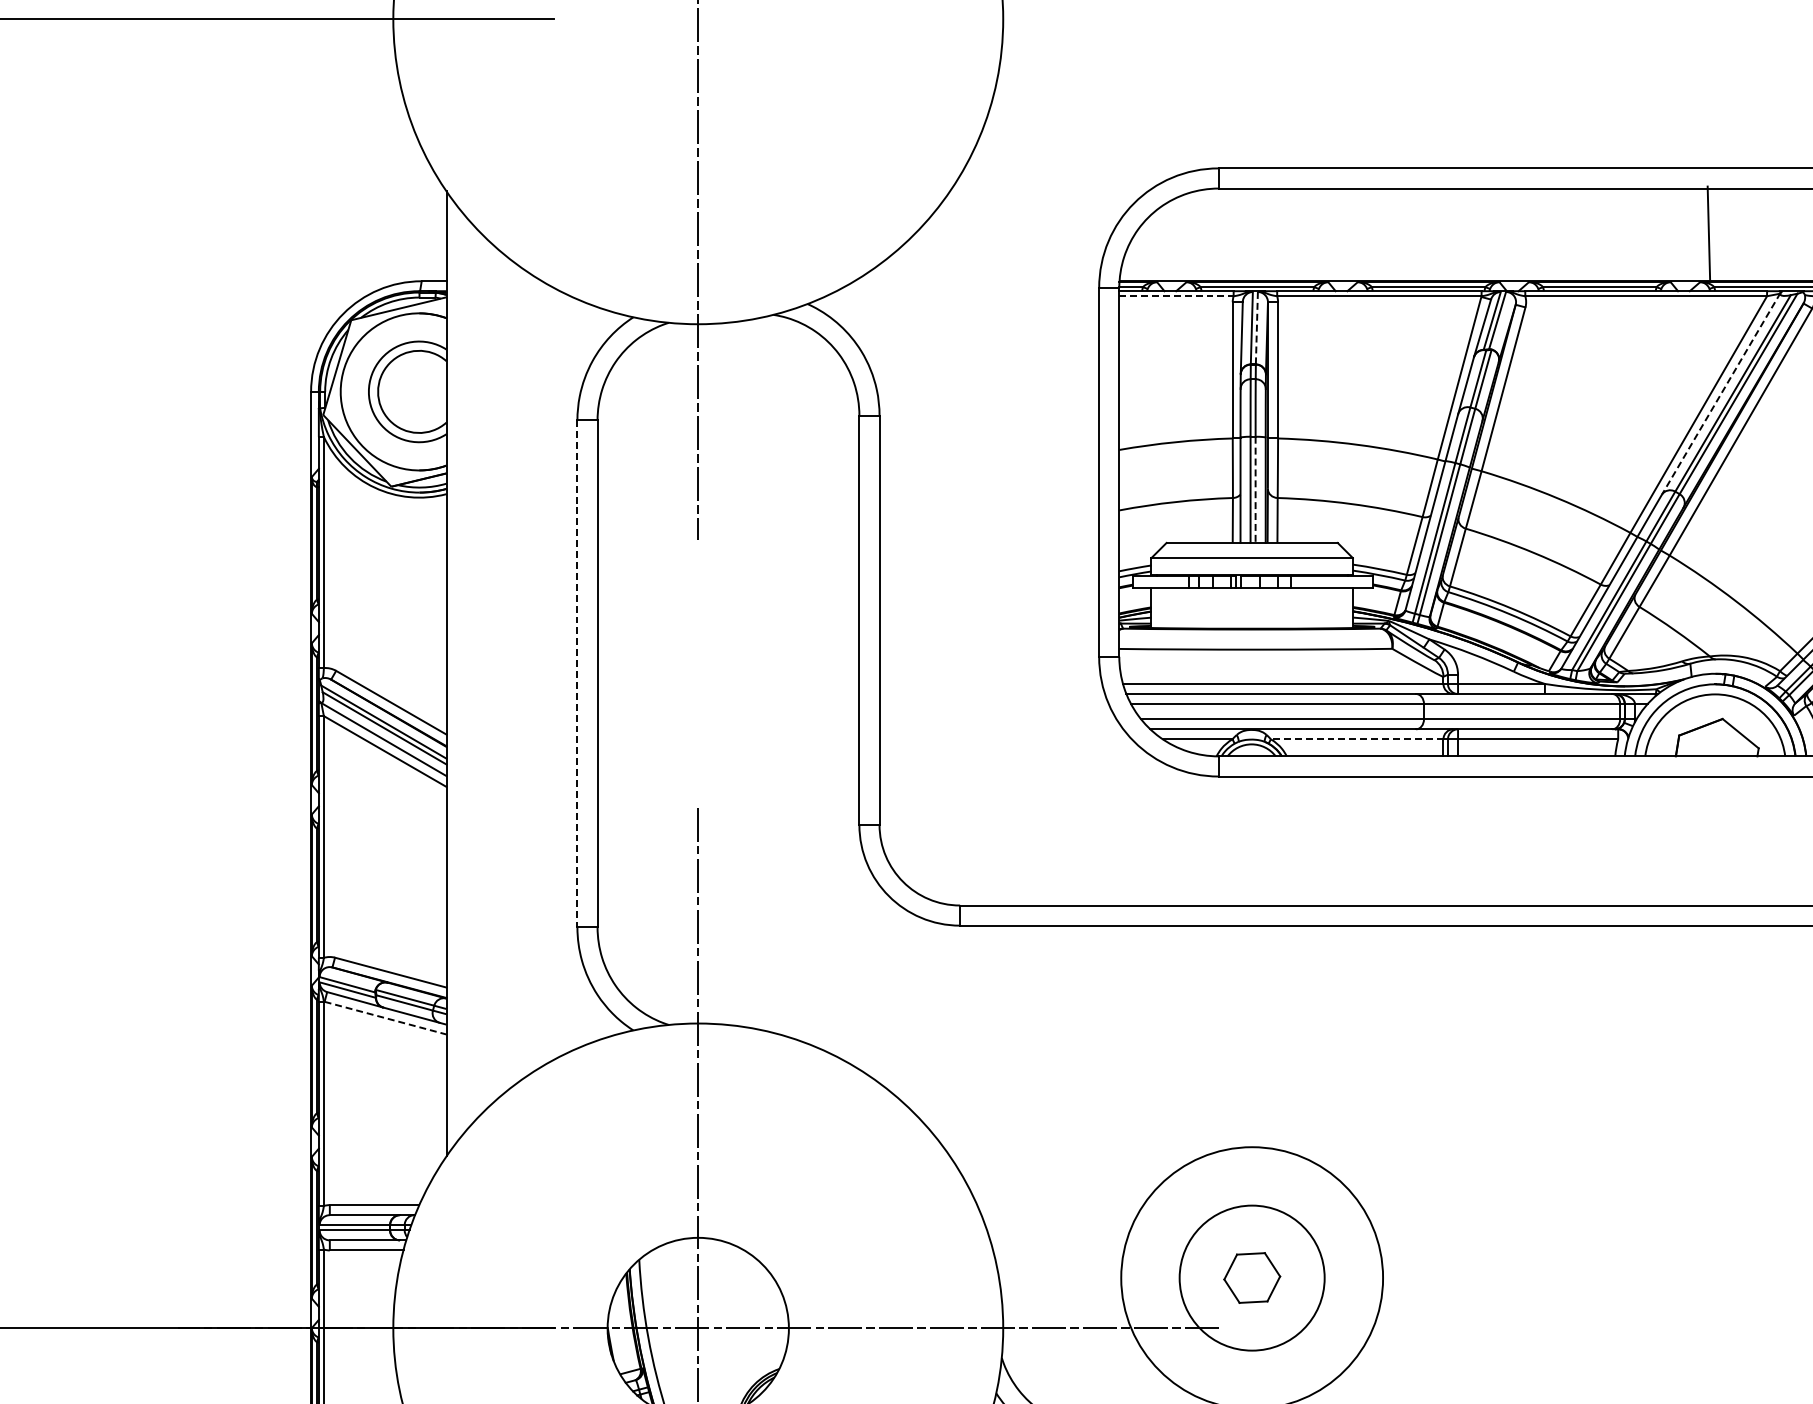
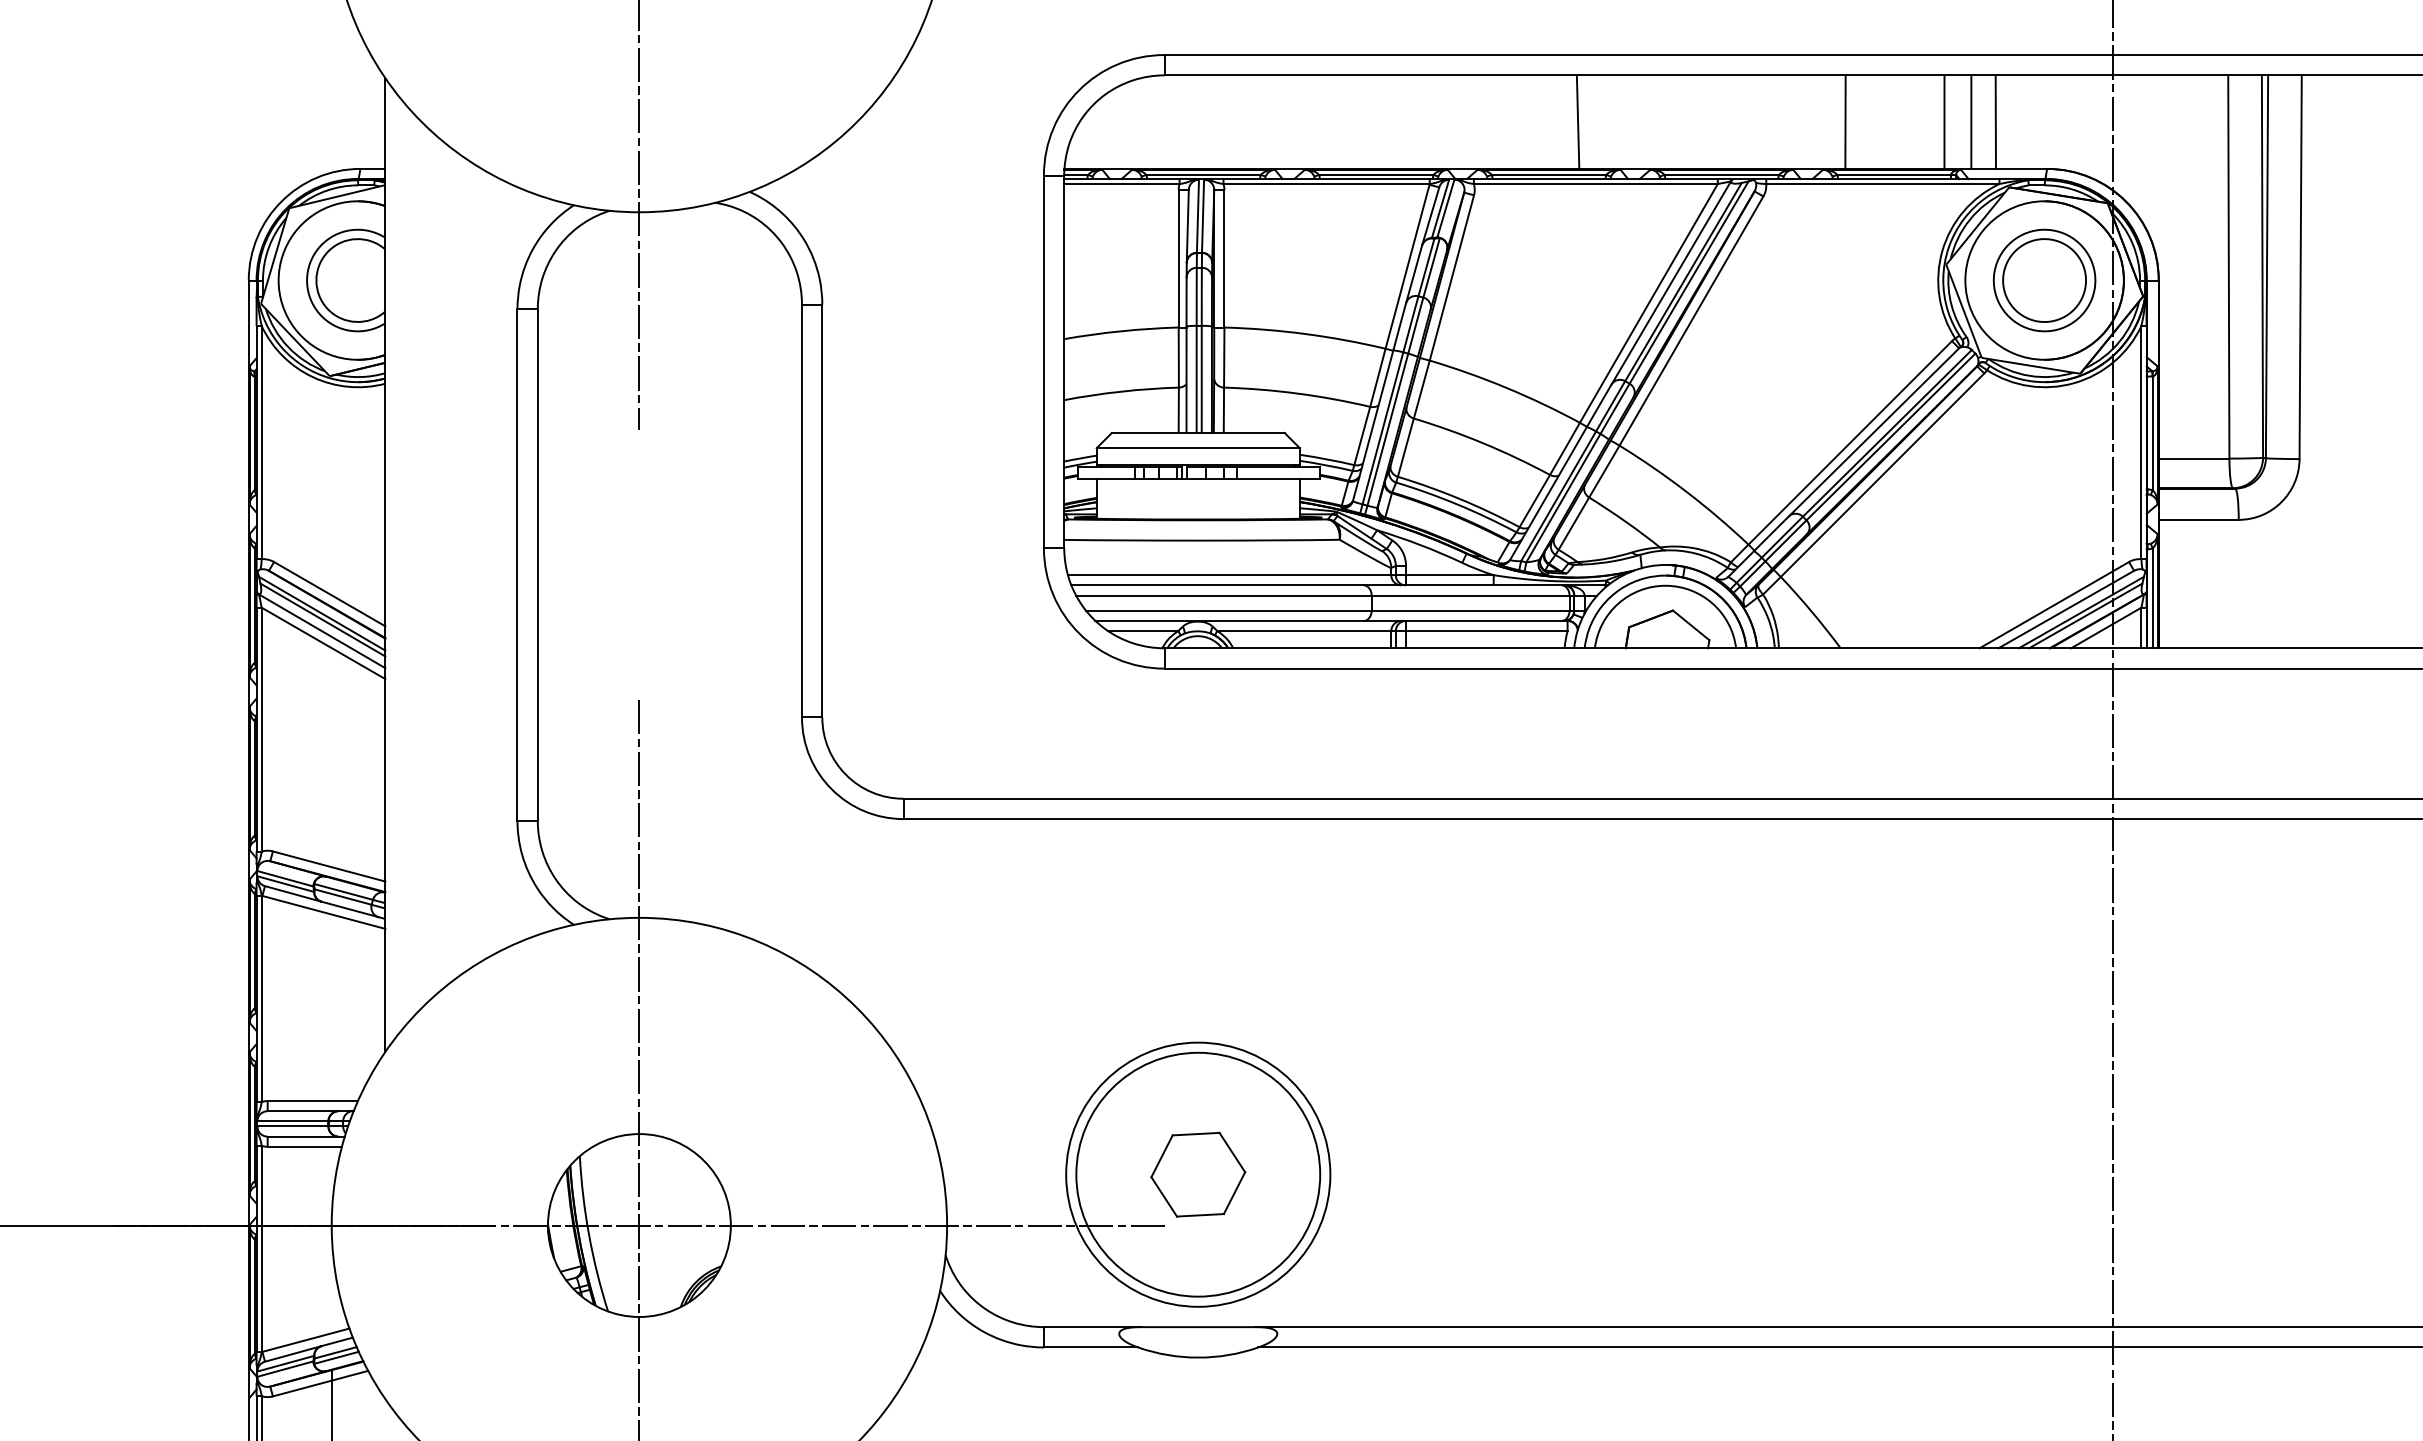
line: (1708, 232) -> (1577, 121), moved
line: (1176, 296) -> (1121, 184), dashed -> solid
line: (1257, 328) -> (1203, 216), dashed -> solid
line: (1721, 394) -> (1671, 283), dashed -> solid
line: (1255, 489) -> (1201, 379), dashed -> solid
line: (577, 674) -> (517, 565), dashed -> solid
line: (1356, 739) -> (1303, 631), dashed -> solid
line: (385, 1018) -> (323, 912), dashed -> solid
circle: (1252, 1277) -> (1198, 1174), size x1.67
part: (1252, 1277) -> (1198, 1174), size x1.67

